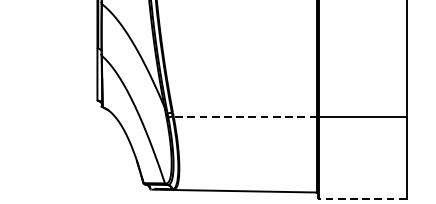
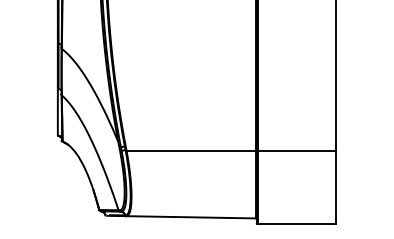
line: (245, 117) -> (191, 150), dashed -> solid
line: (362, 199) -> (296, 224), dashed -> solid

